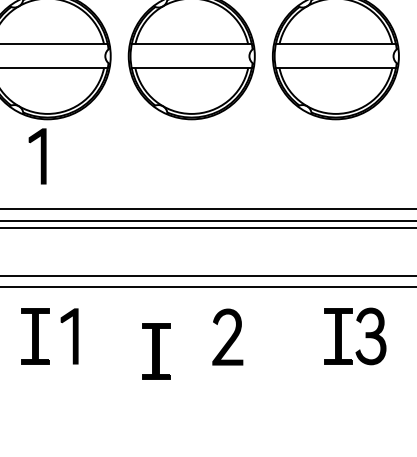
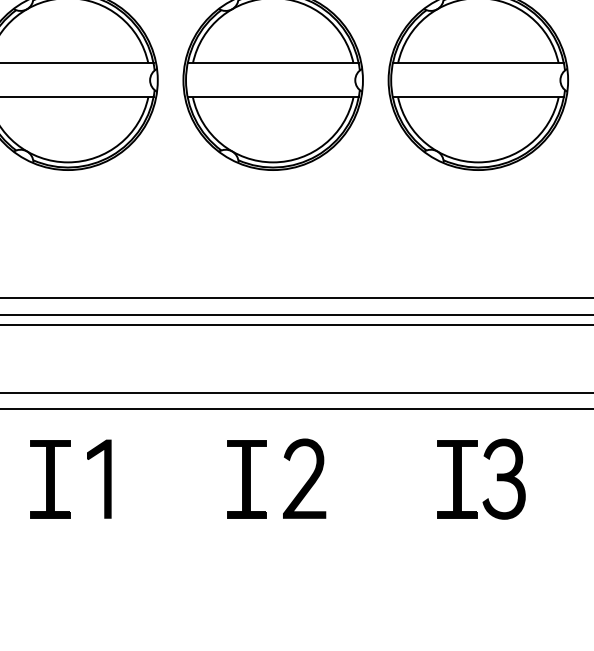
part: (37, 156) -> (53, 222), removed
part: (227, 336) -> (304, 477), moved
part: (365, 336) -> (496, 479), moved
part: (156, 351) -> (247, 479), moved

